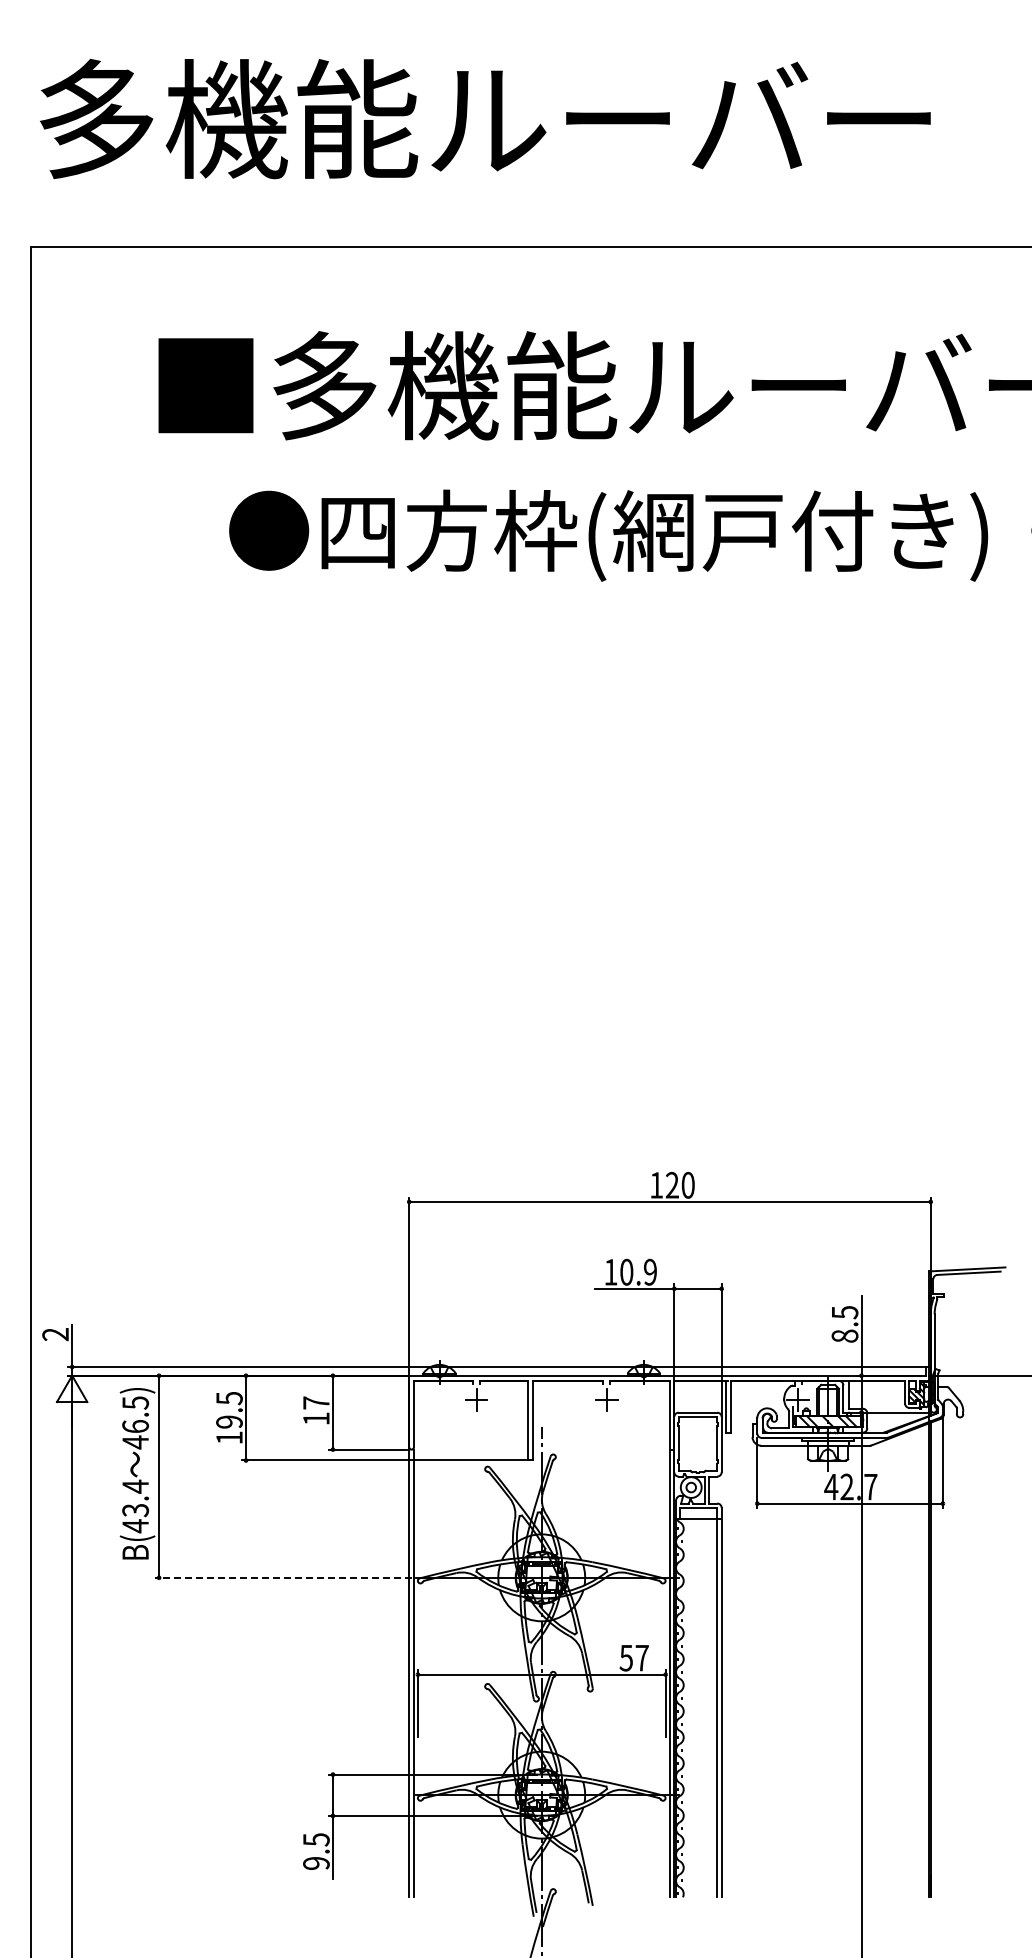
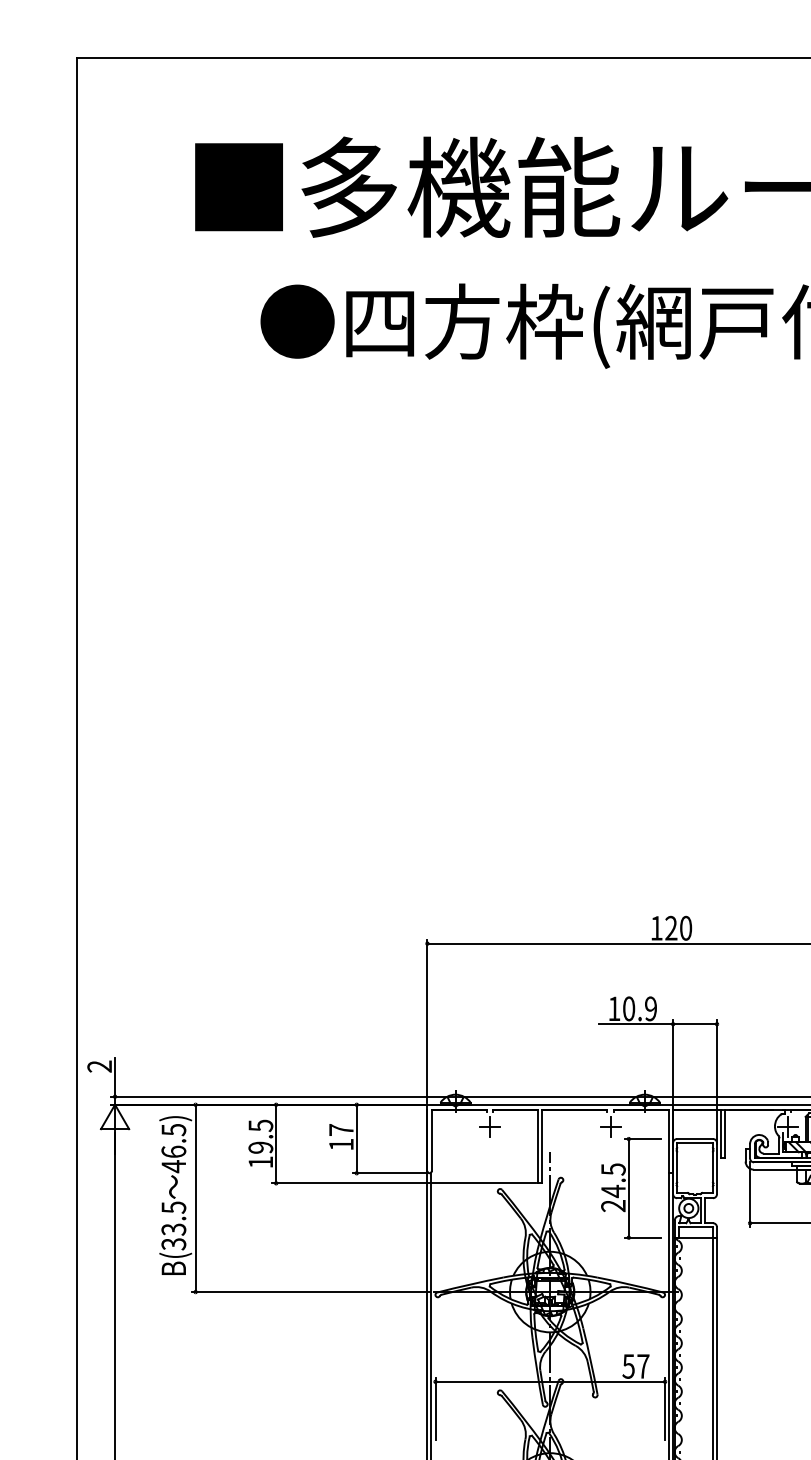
part: (628, 1465) -> (630, 1187), added
text: (135, 1506) -> (173, 1225), B(43.4 -> B(33.5
line: (283, 1577) -> (310, 1291), dashed -> solid

